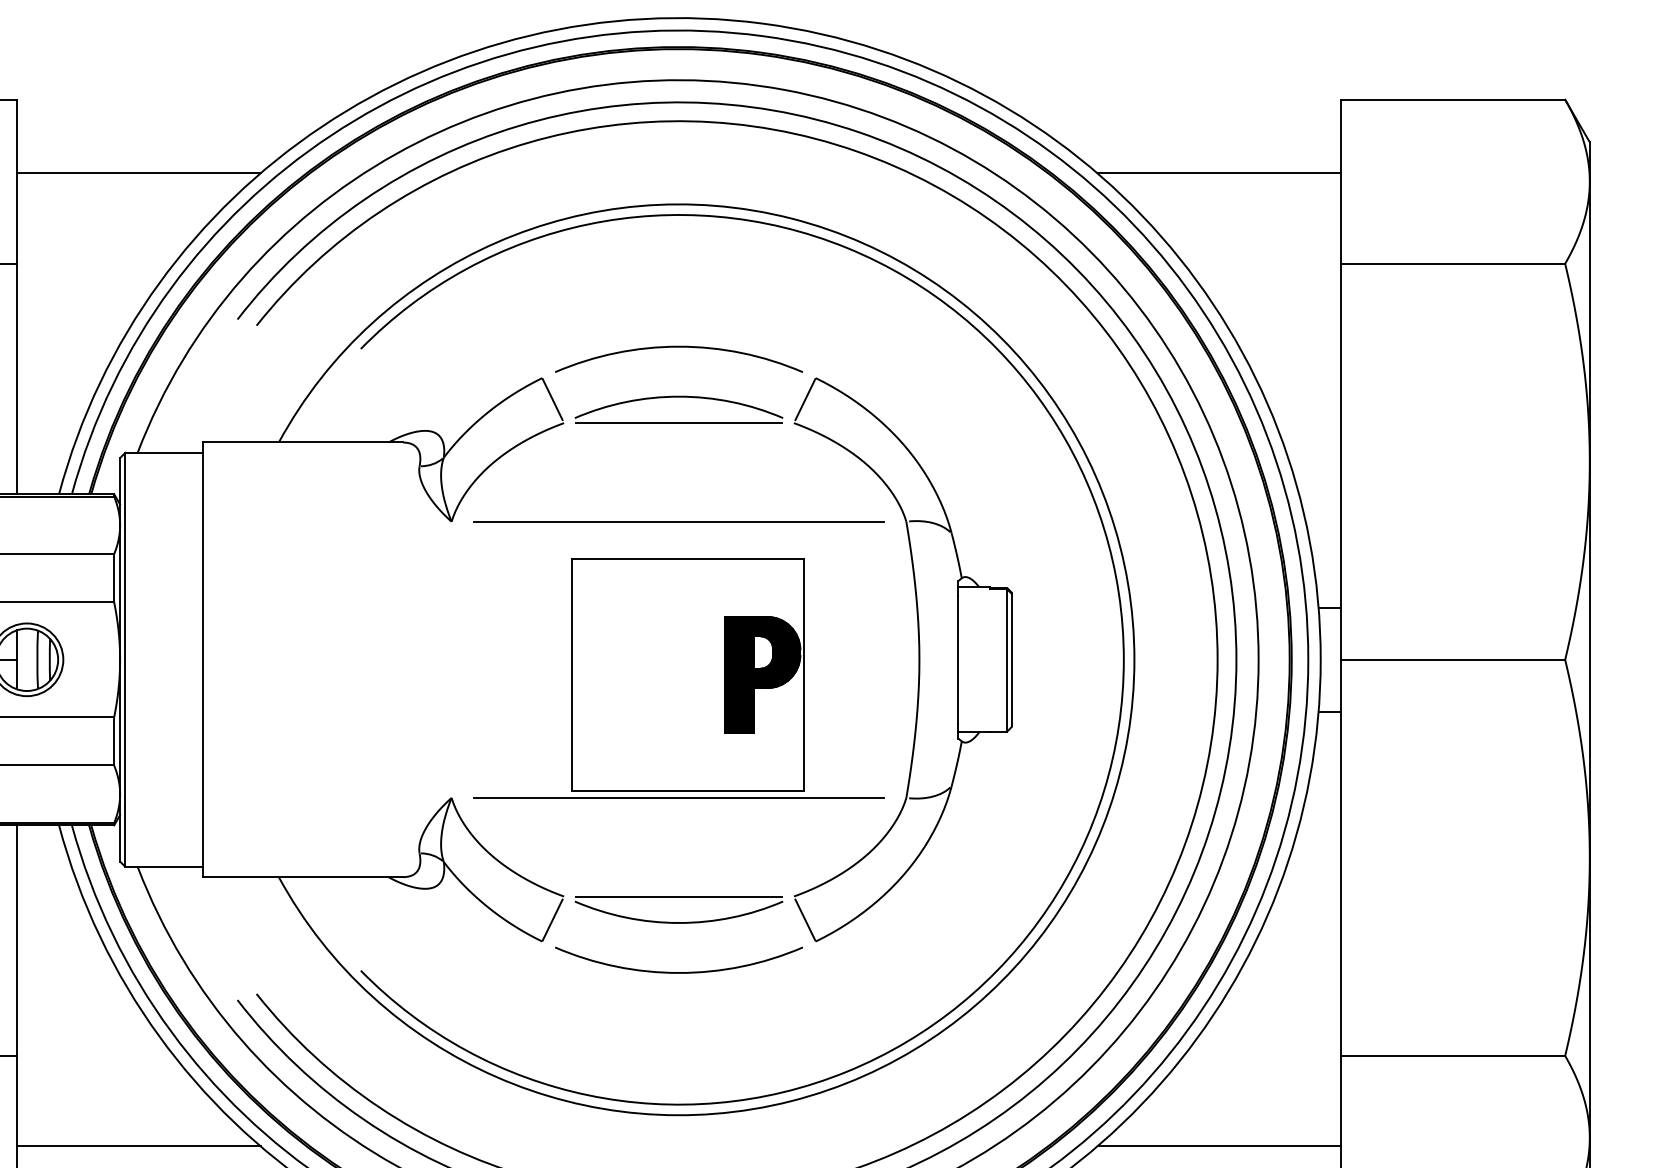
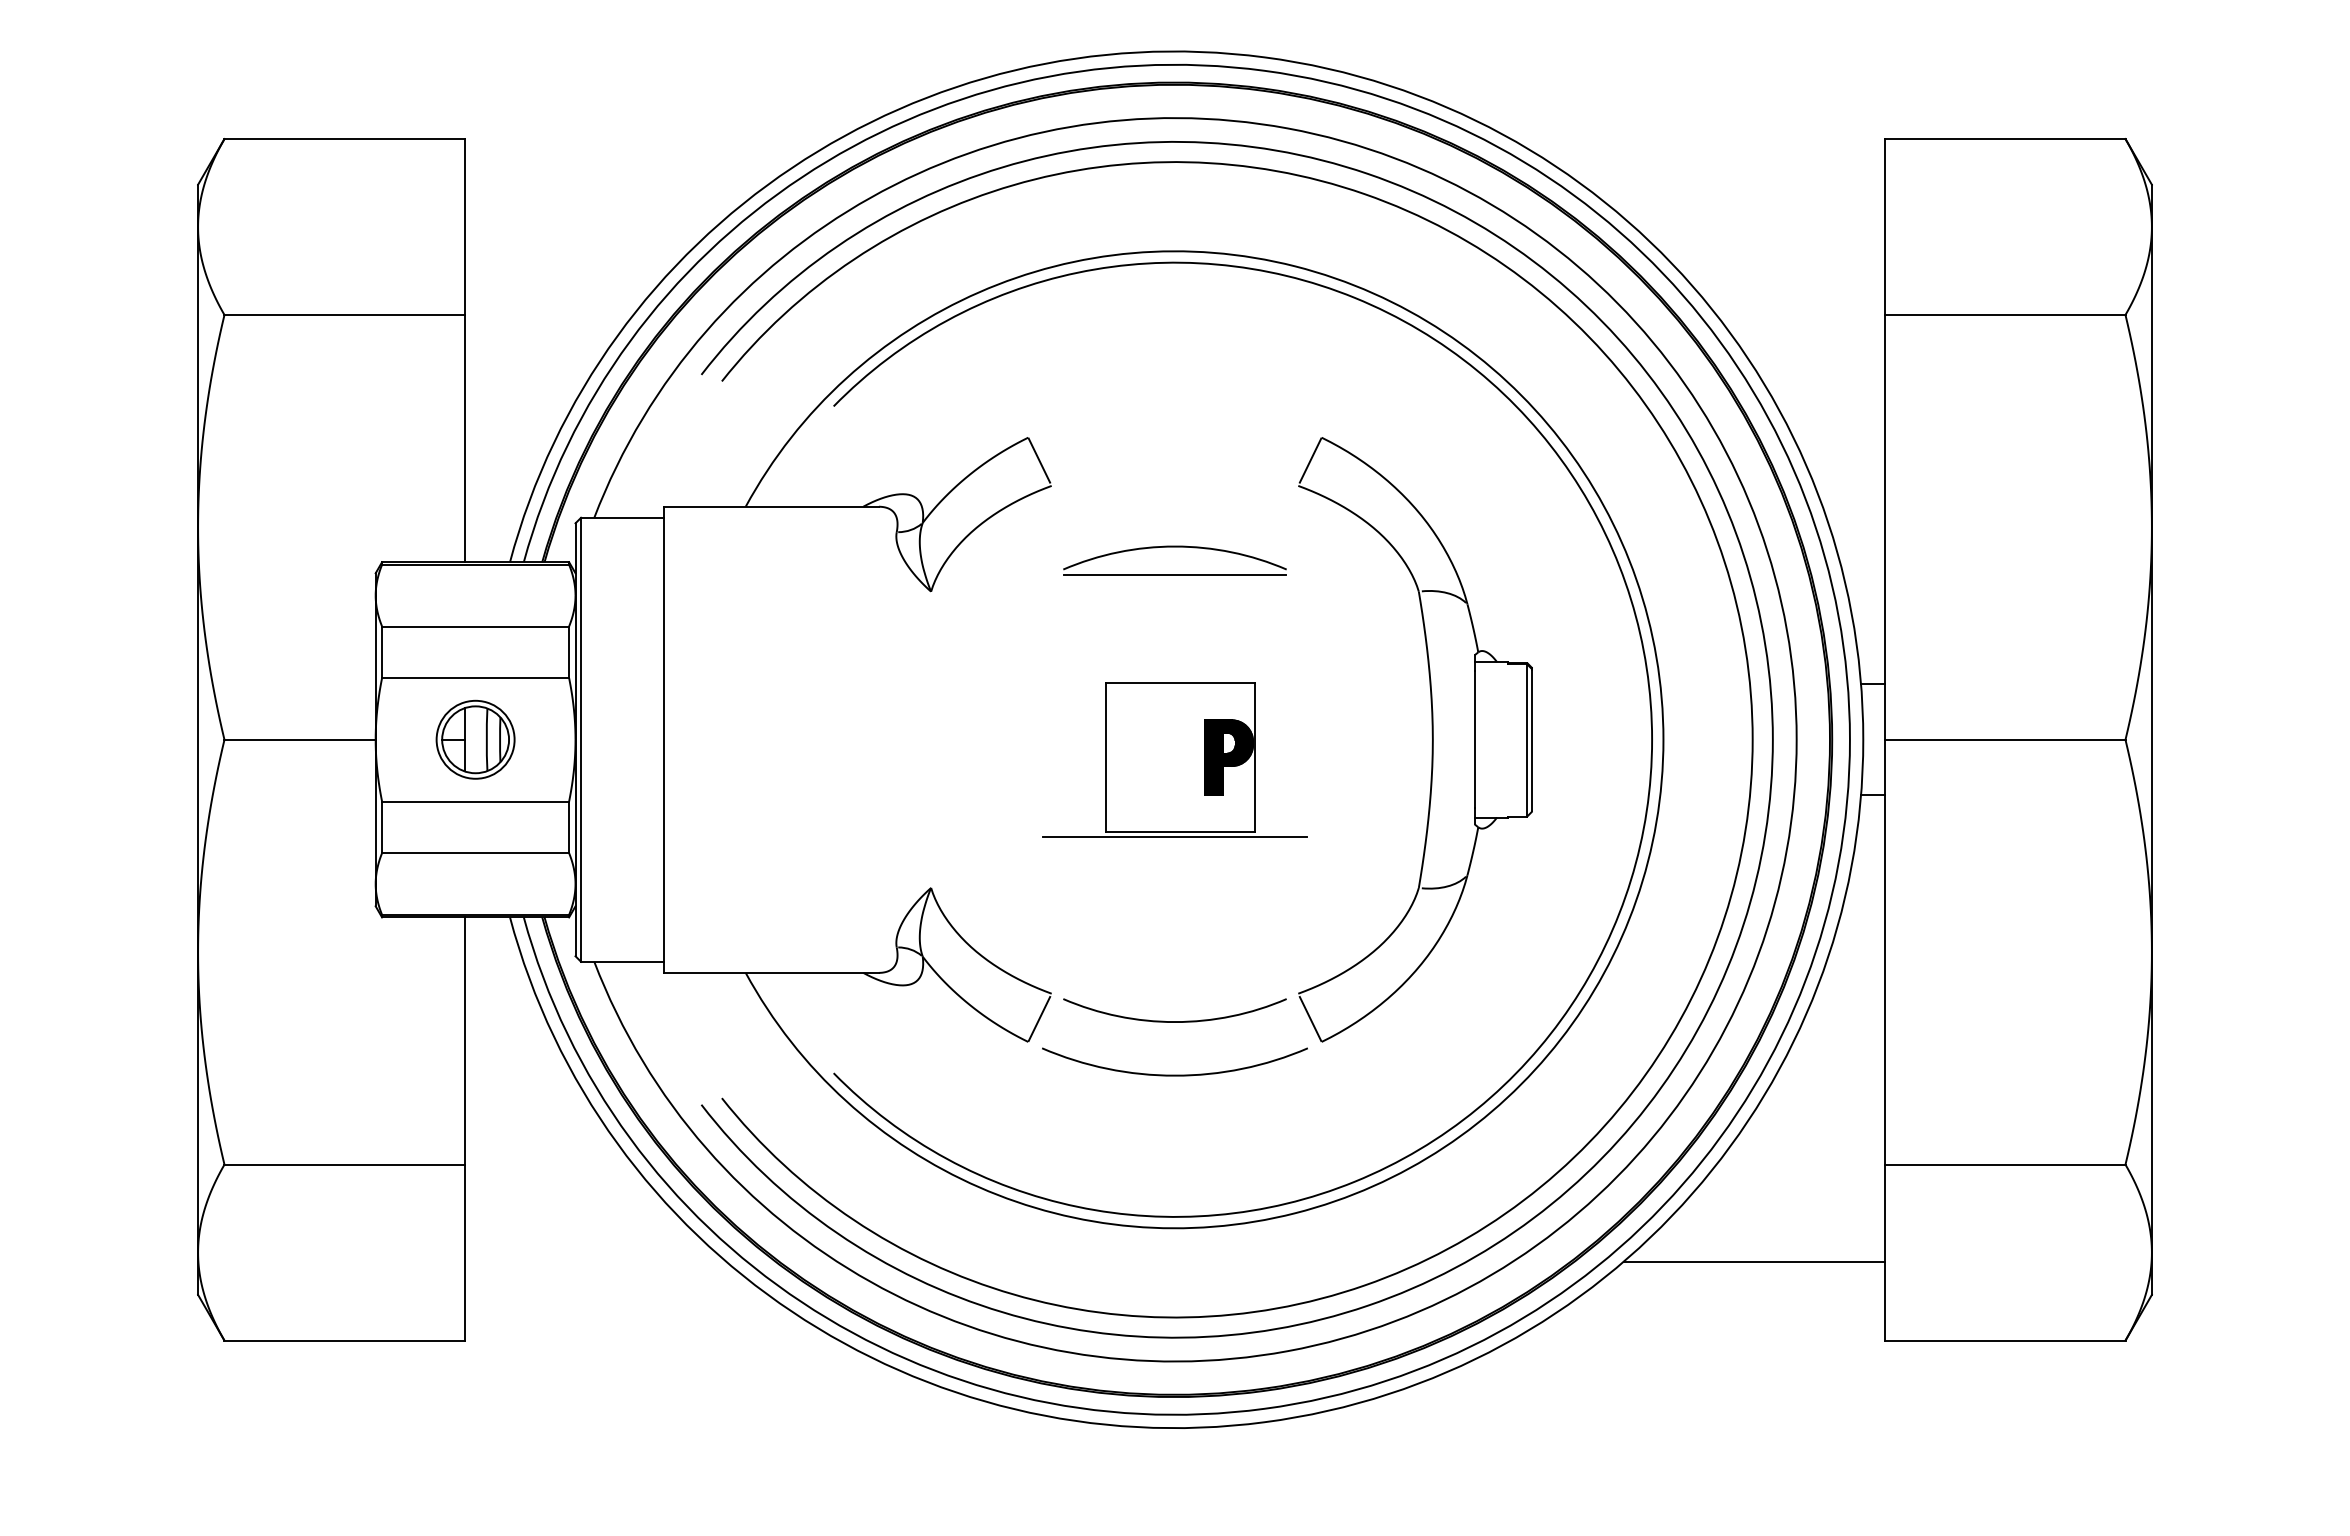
line: (138, 173) -> (595, 218), removed
line: (1219, 173) -> (1754, 218), removed
arc: (678, 347) -> (1174, 404), removed
part: (678, 397) -> (1174, 547), moved
line: (678, 521) -> (1174, 591), removed
part: (678, 678) -> (1174, 759), size x0.6
line: (678, 896) -> (1174, 993), removed
line: (138, 1146) -> (595, 1261), removed

